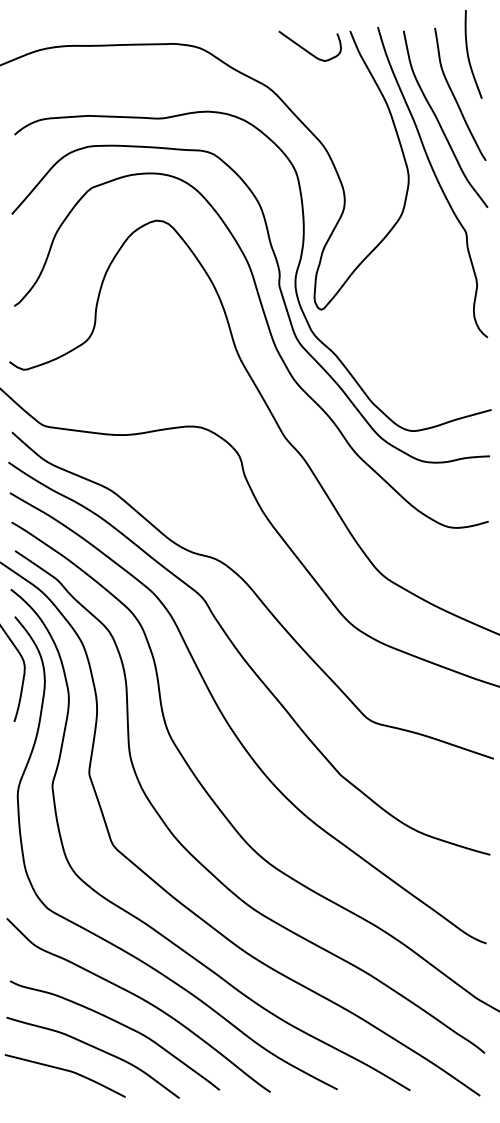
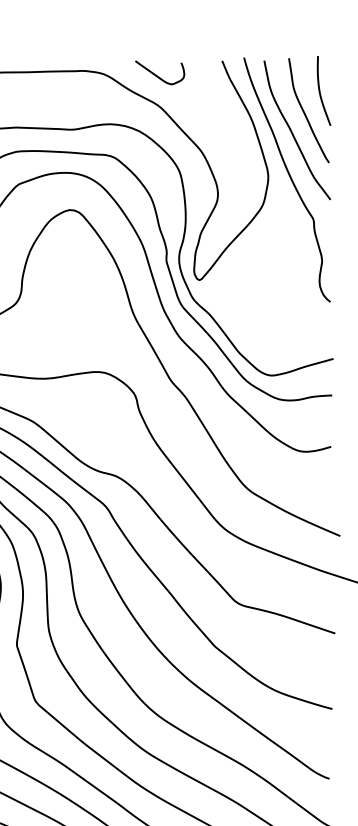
curve: (306, 49) -> (157, 75), moved
curve: (469, 56) -> (320, 92), moved

